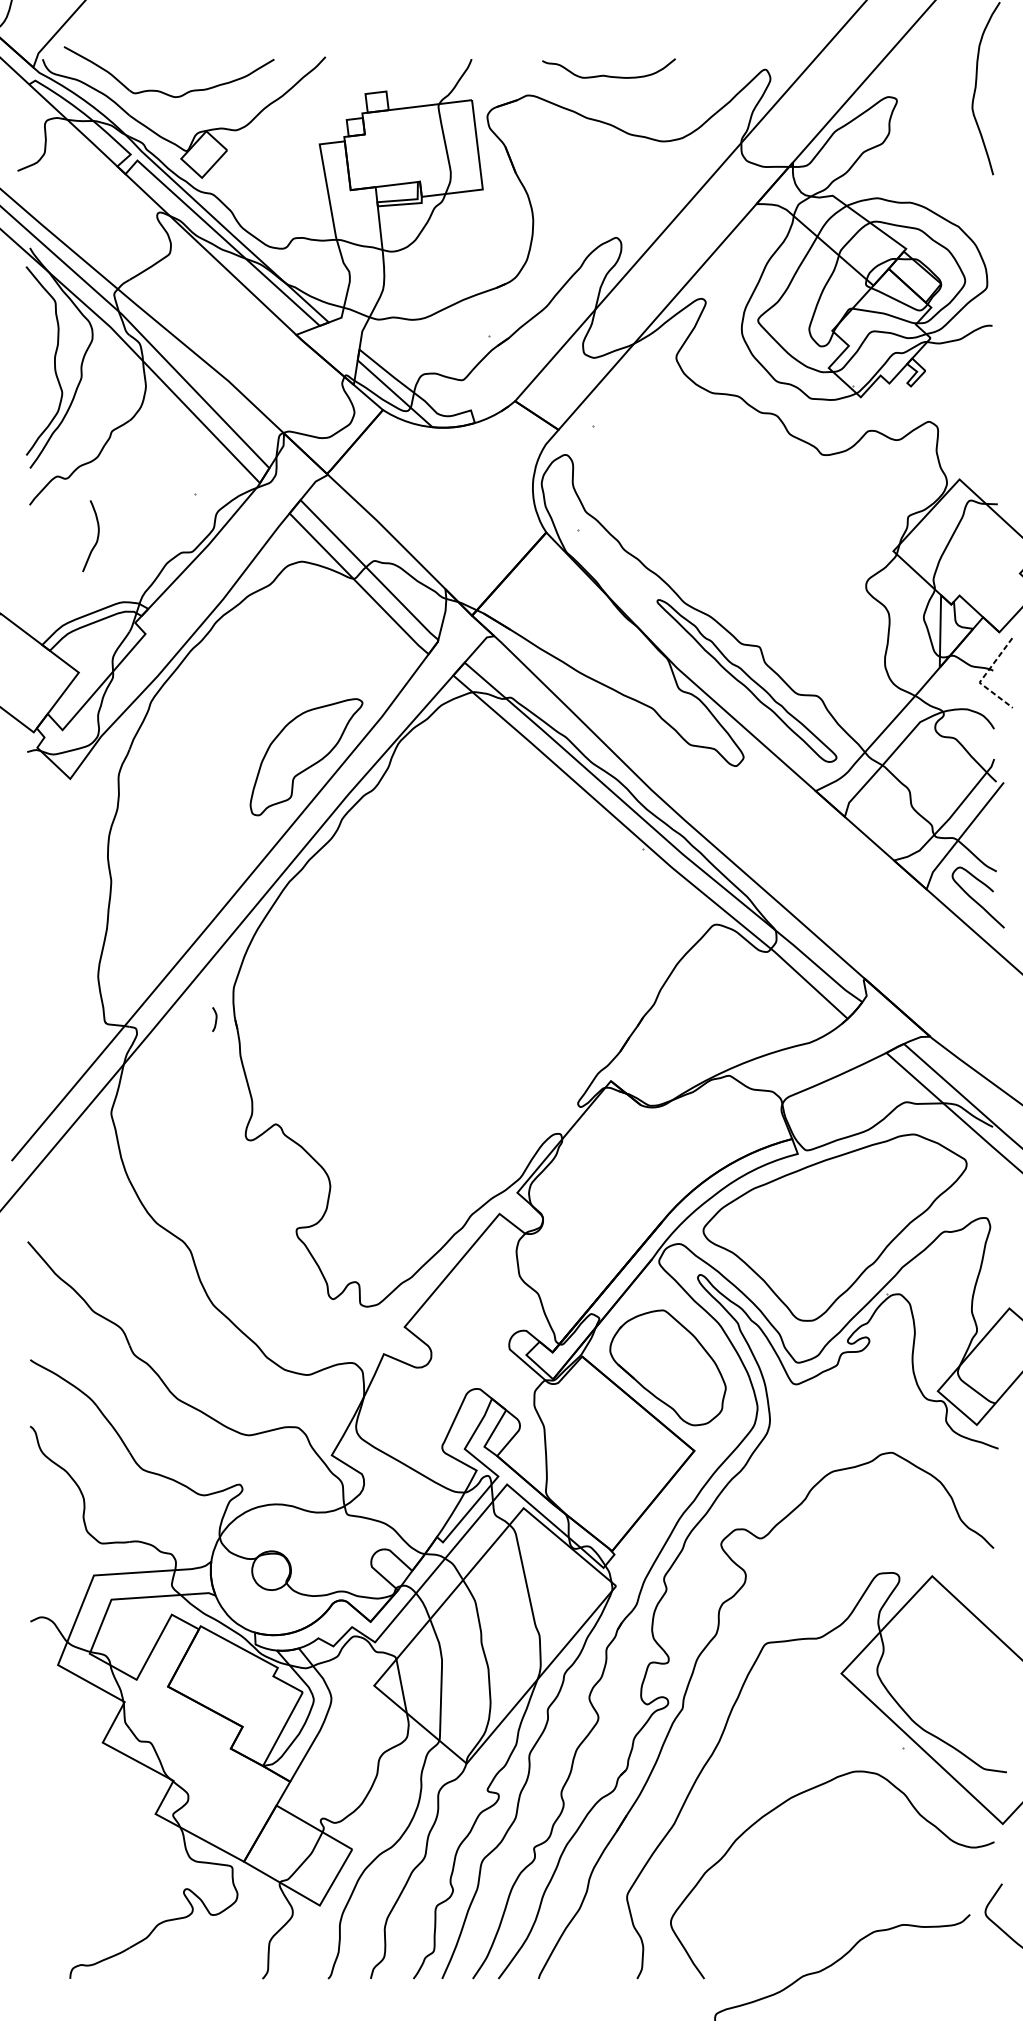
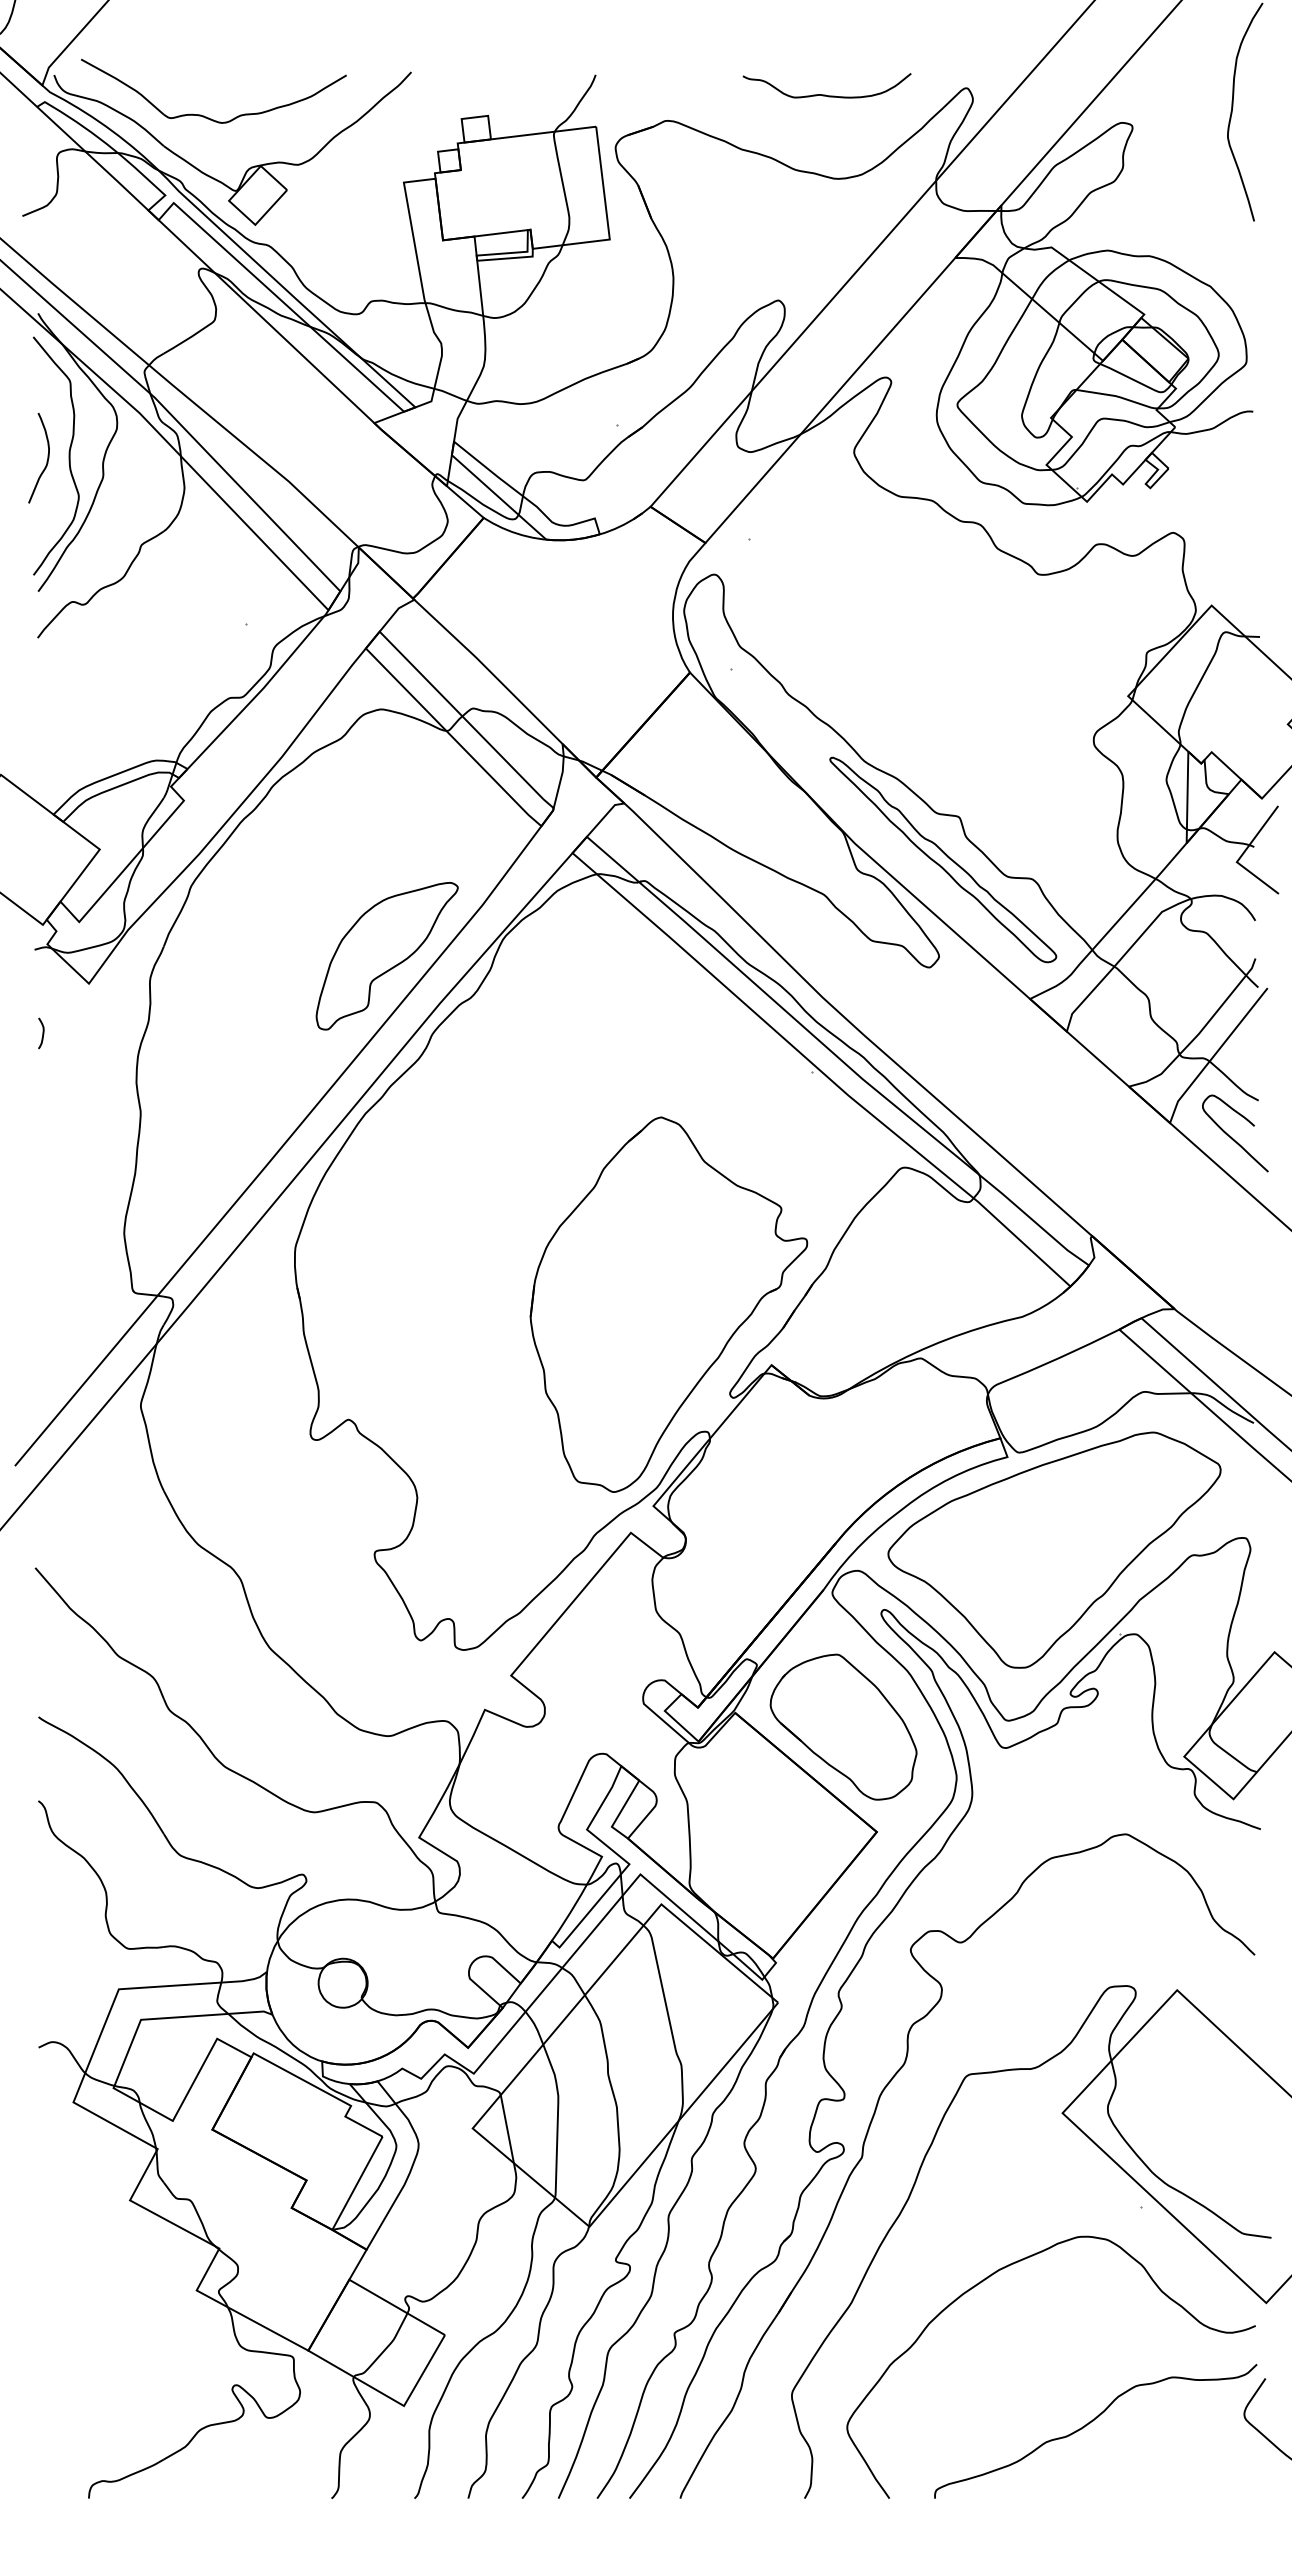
curve: (607, 75) -> (825, 94), moved
curve: (96, 538) -> (46, 461), moved
line: (983, 677) -> (1241, 855), dashed -> solid
curve: (215, 1019) -> (42, 1033), moved
part: (529, 1033) -> (668, 1304), added
curve: (837, 1962) -> (1089, 2424), moved

